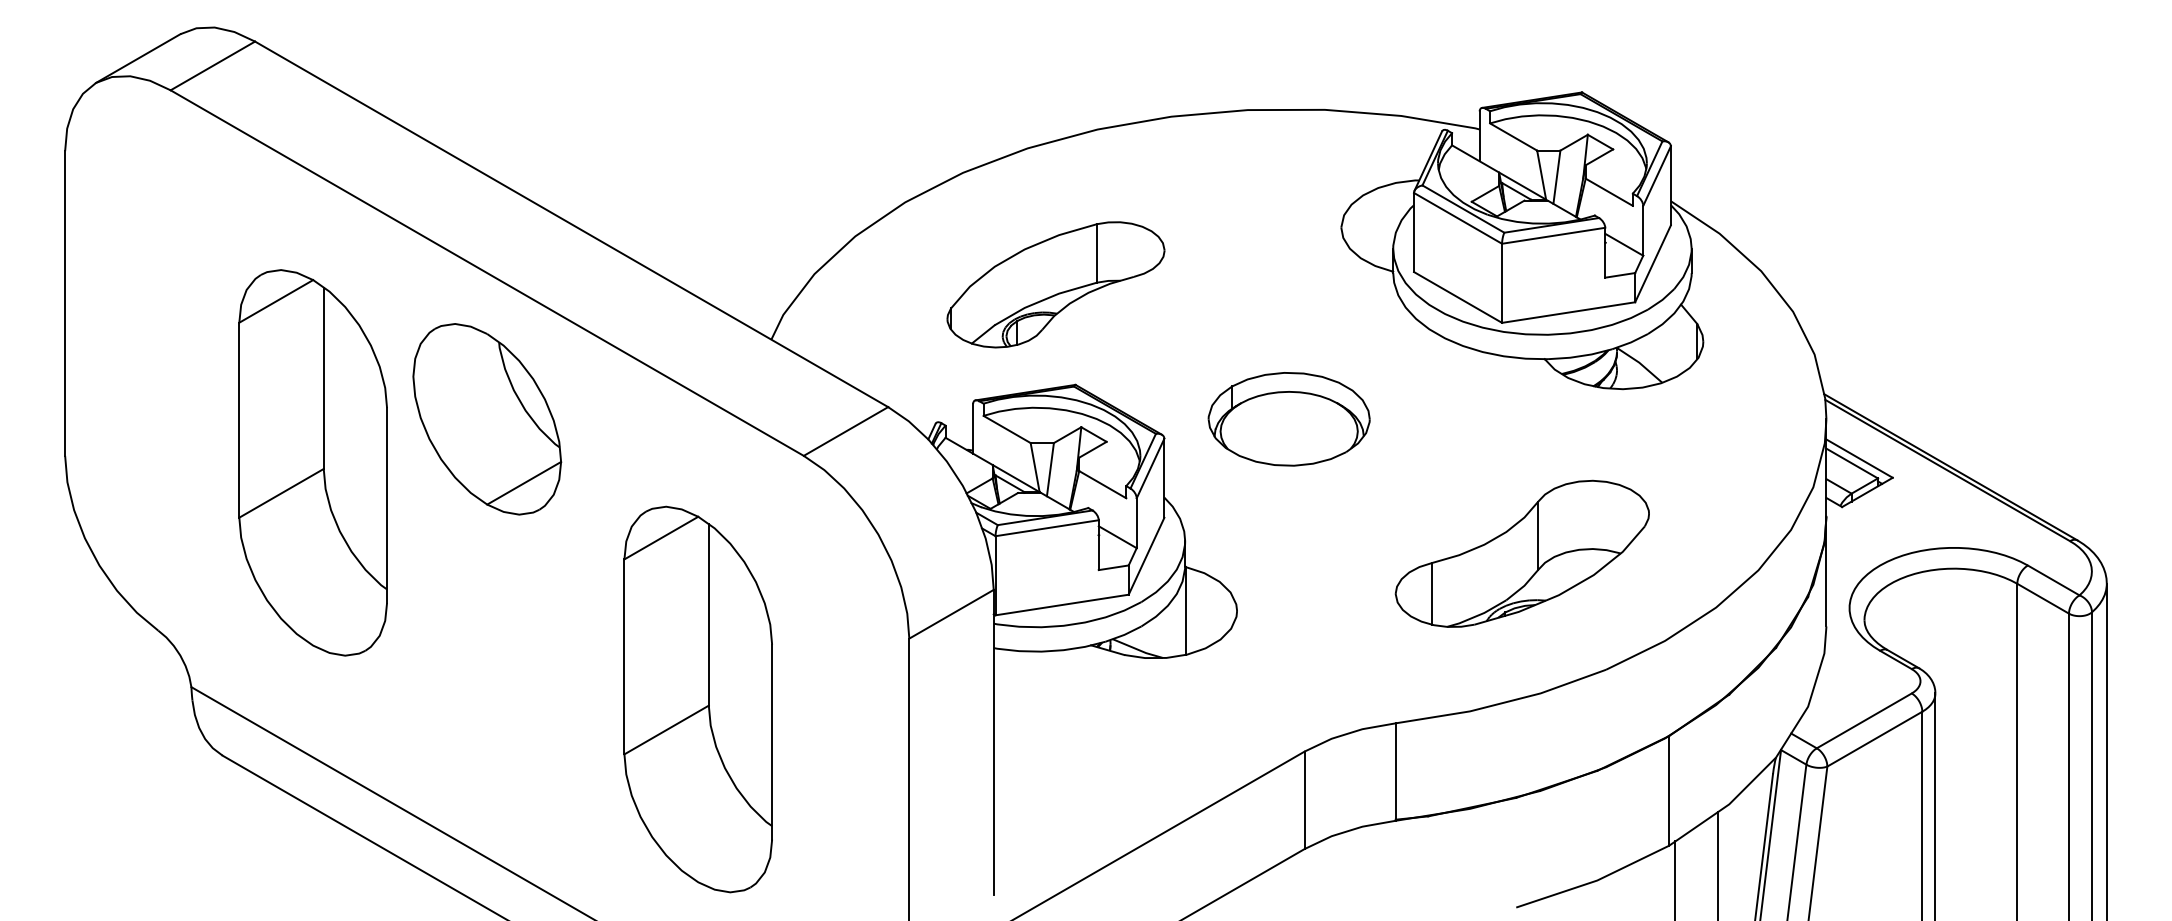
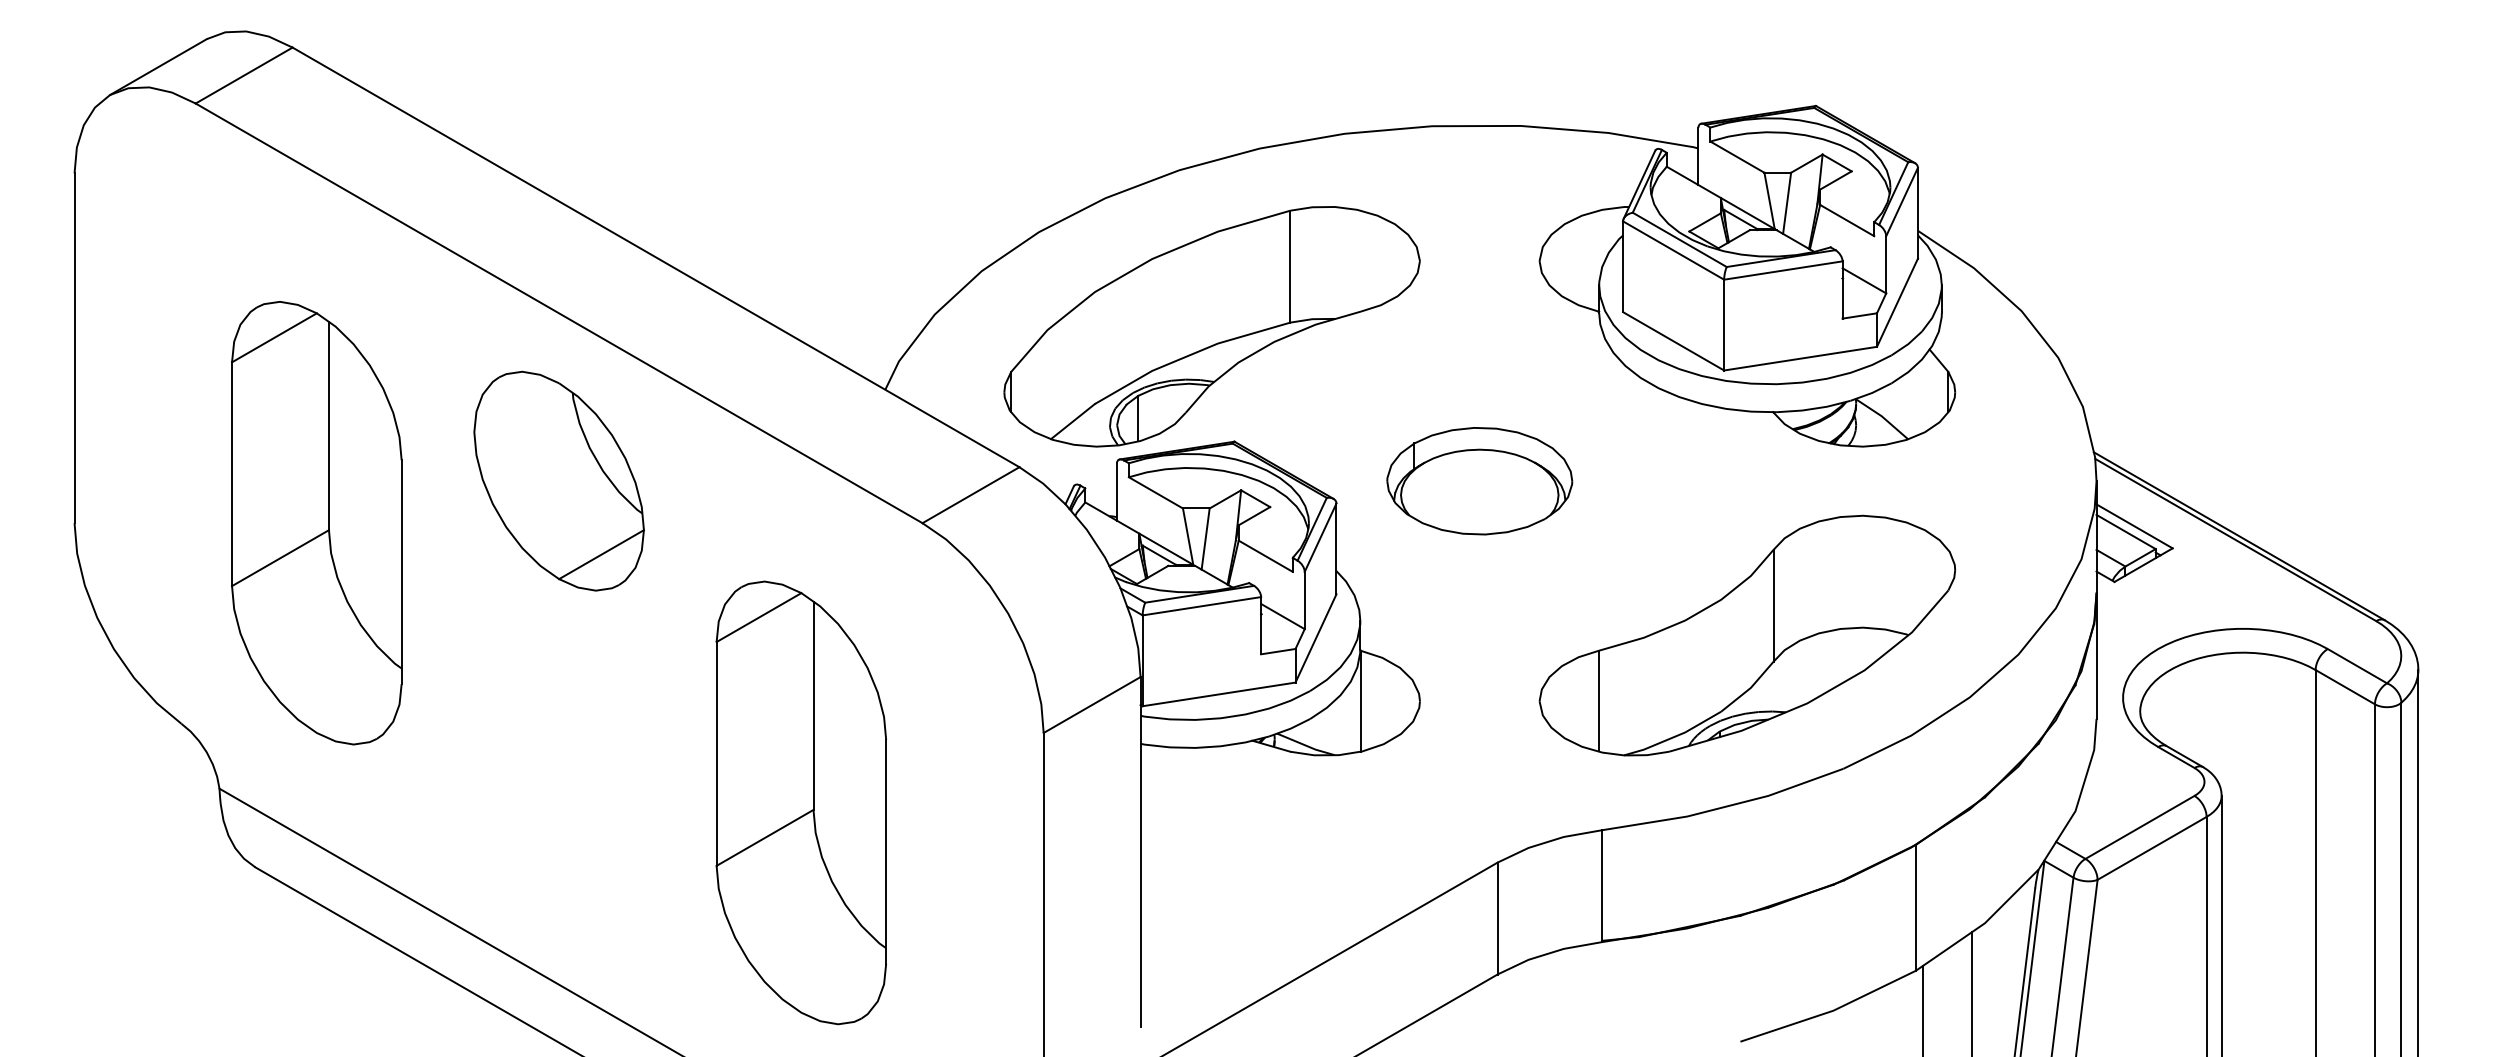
part: (1055, 284) -> (1211, 326), size x1.67
part: (312, 462) -> (316, 522), moved
part: (1522, 553) -> (1747, 635), size x1.43

